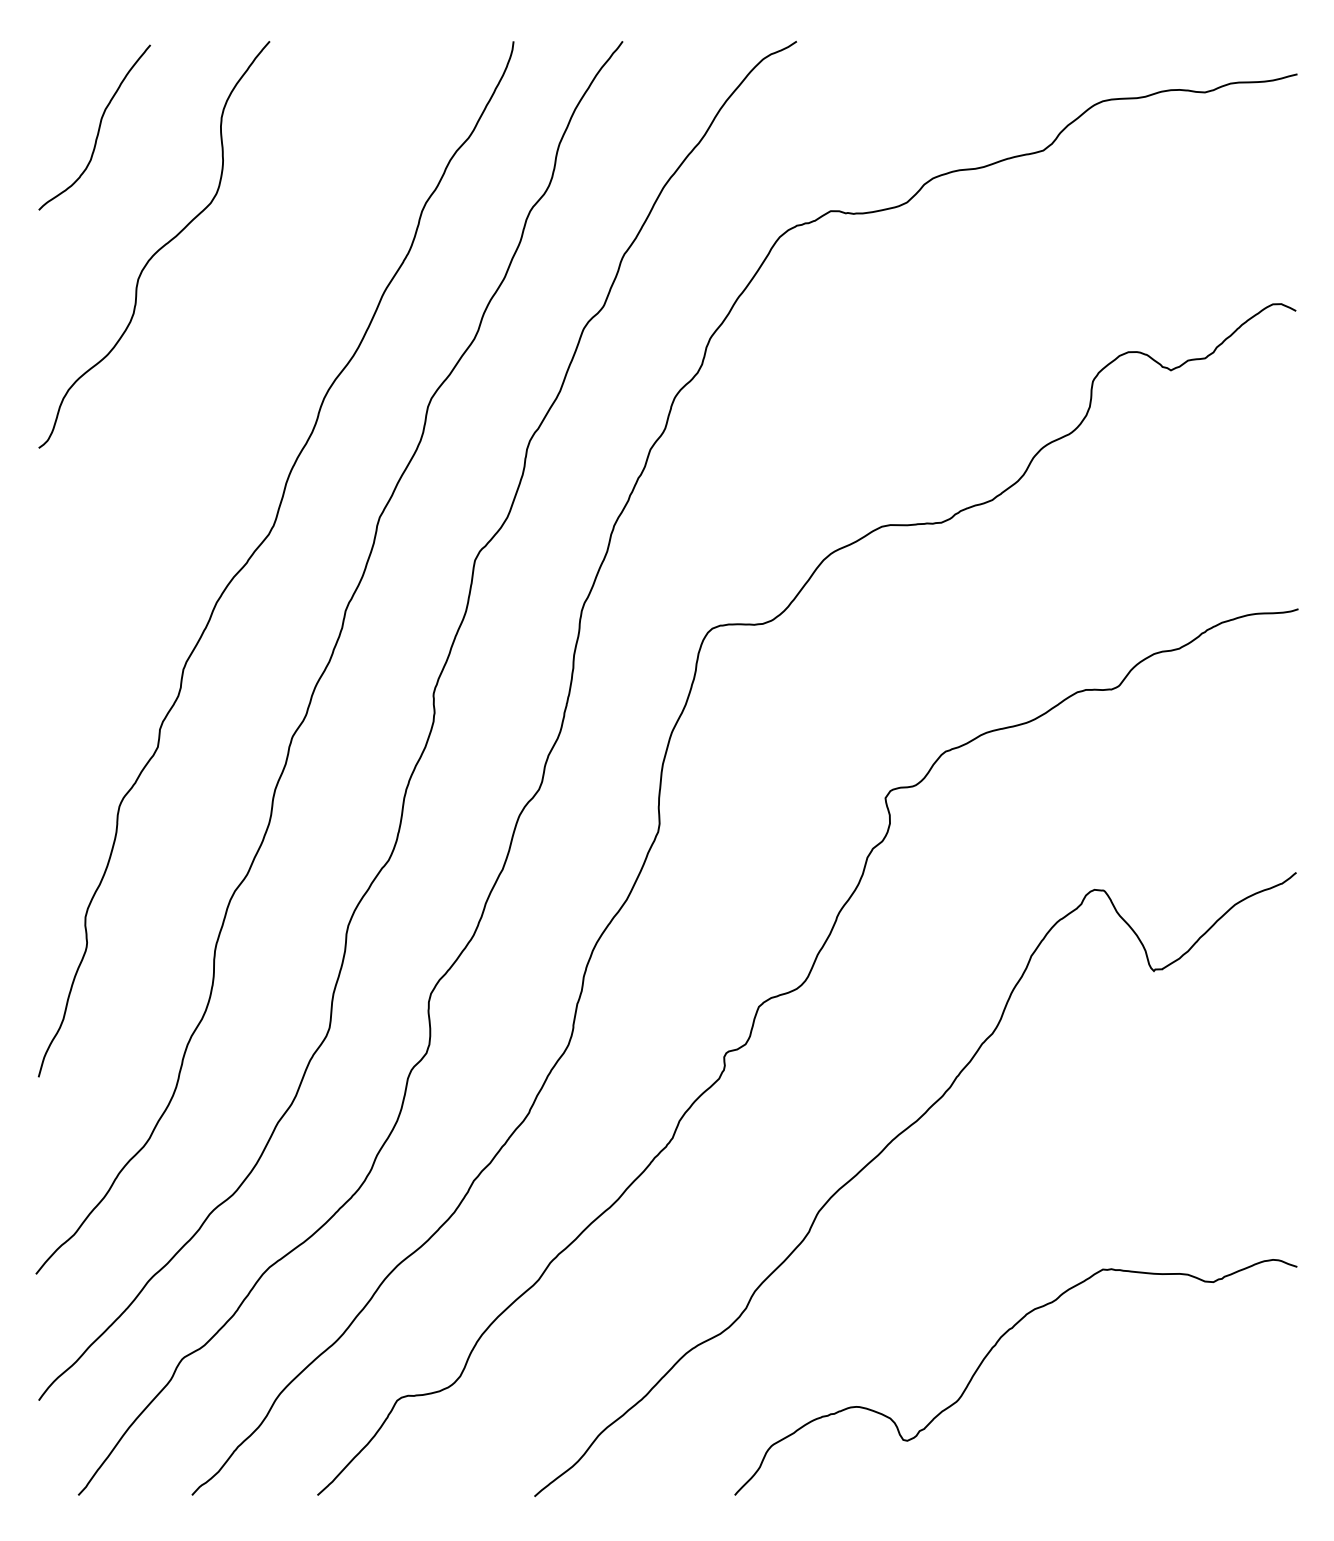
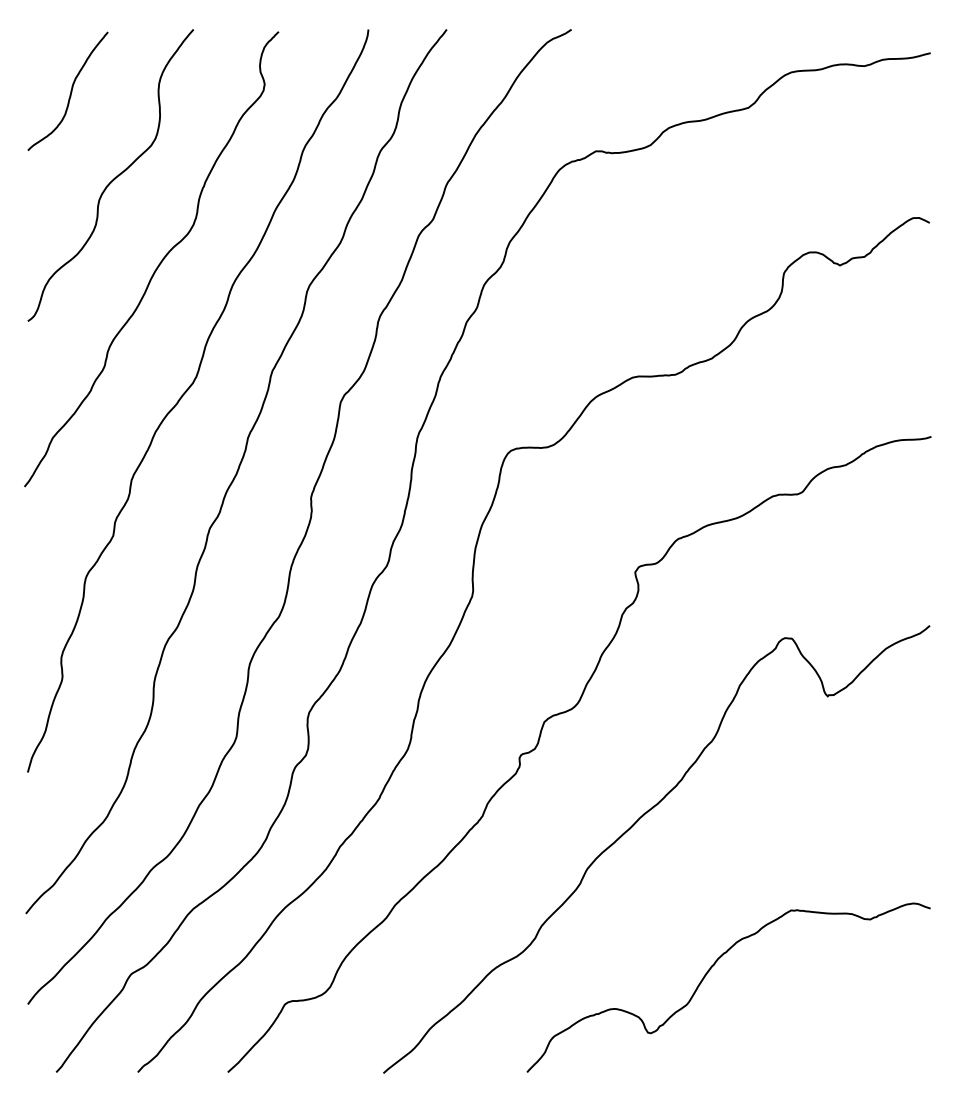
curve: (219, 370) -> (157, 265), added

